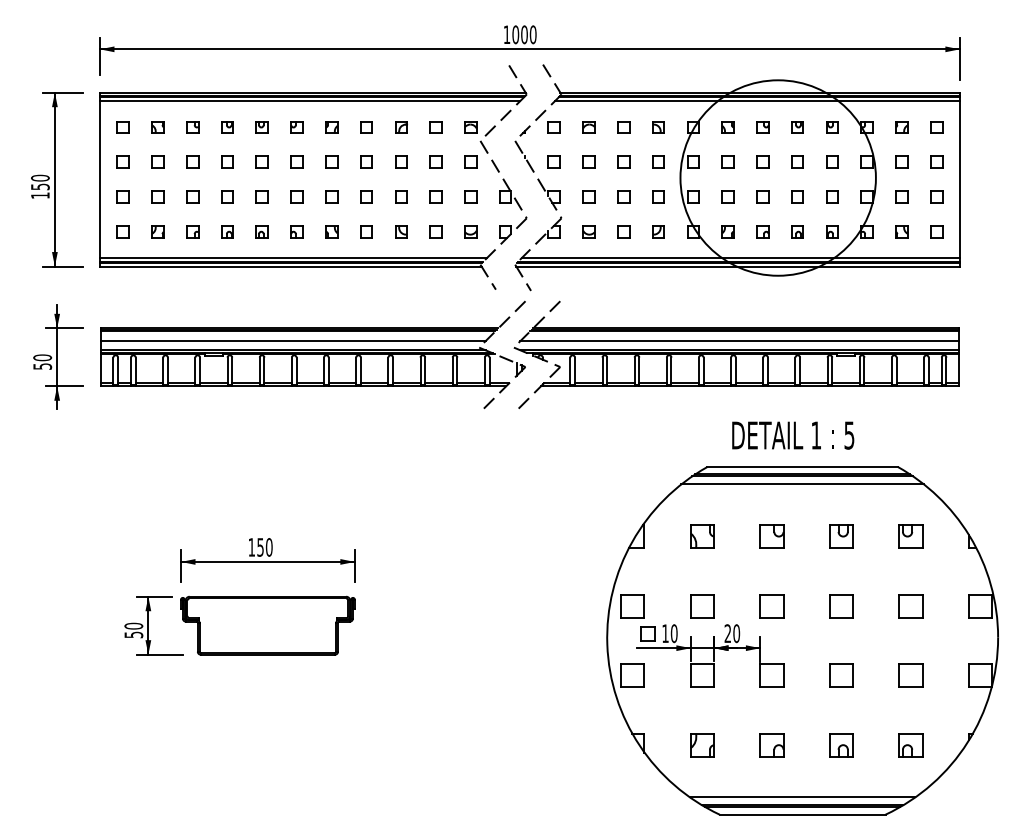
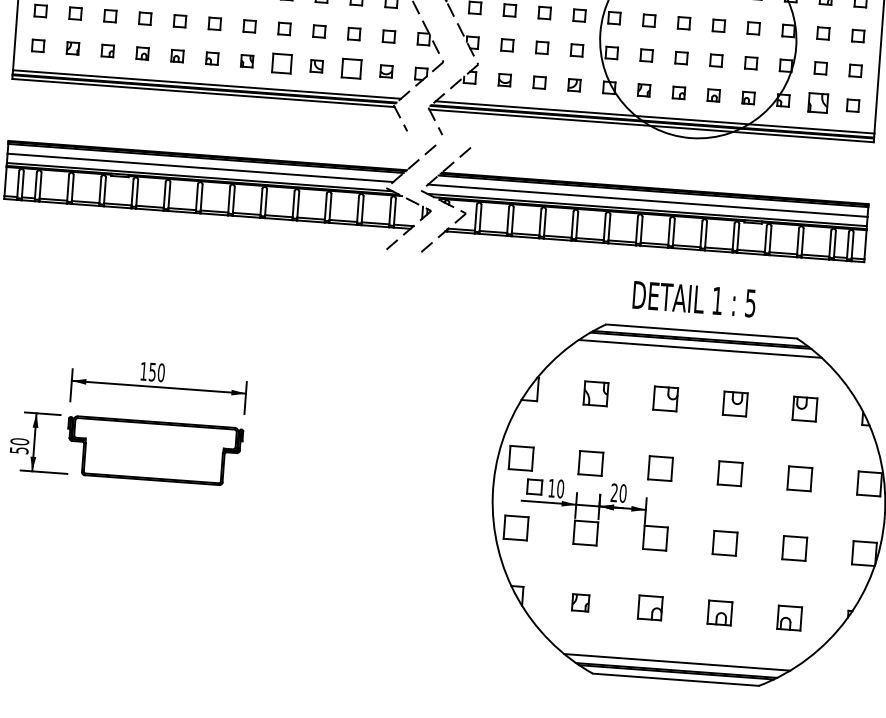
part: (366, 231) -> (281, 63), size x1.6
part: (435, 231) -> (351, 68), size x1.6
part: (901, 231) -> (817, 102), size x1.6
part: (702, 745) -> (580, 603), size x0.7

